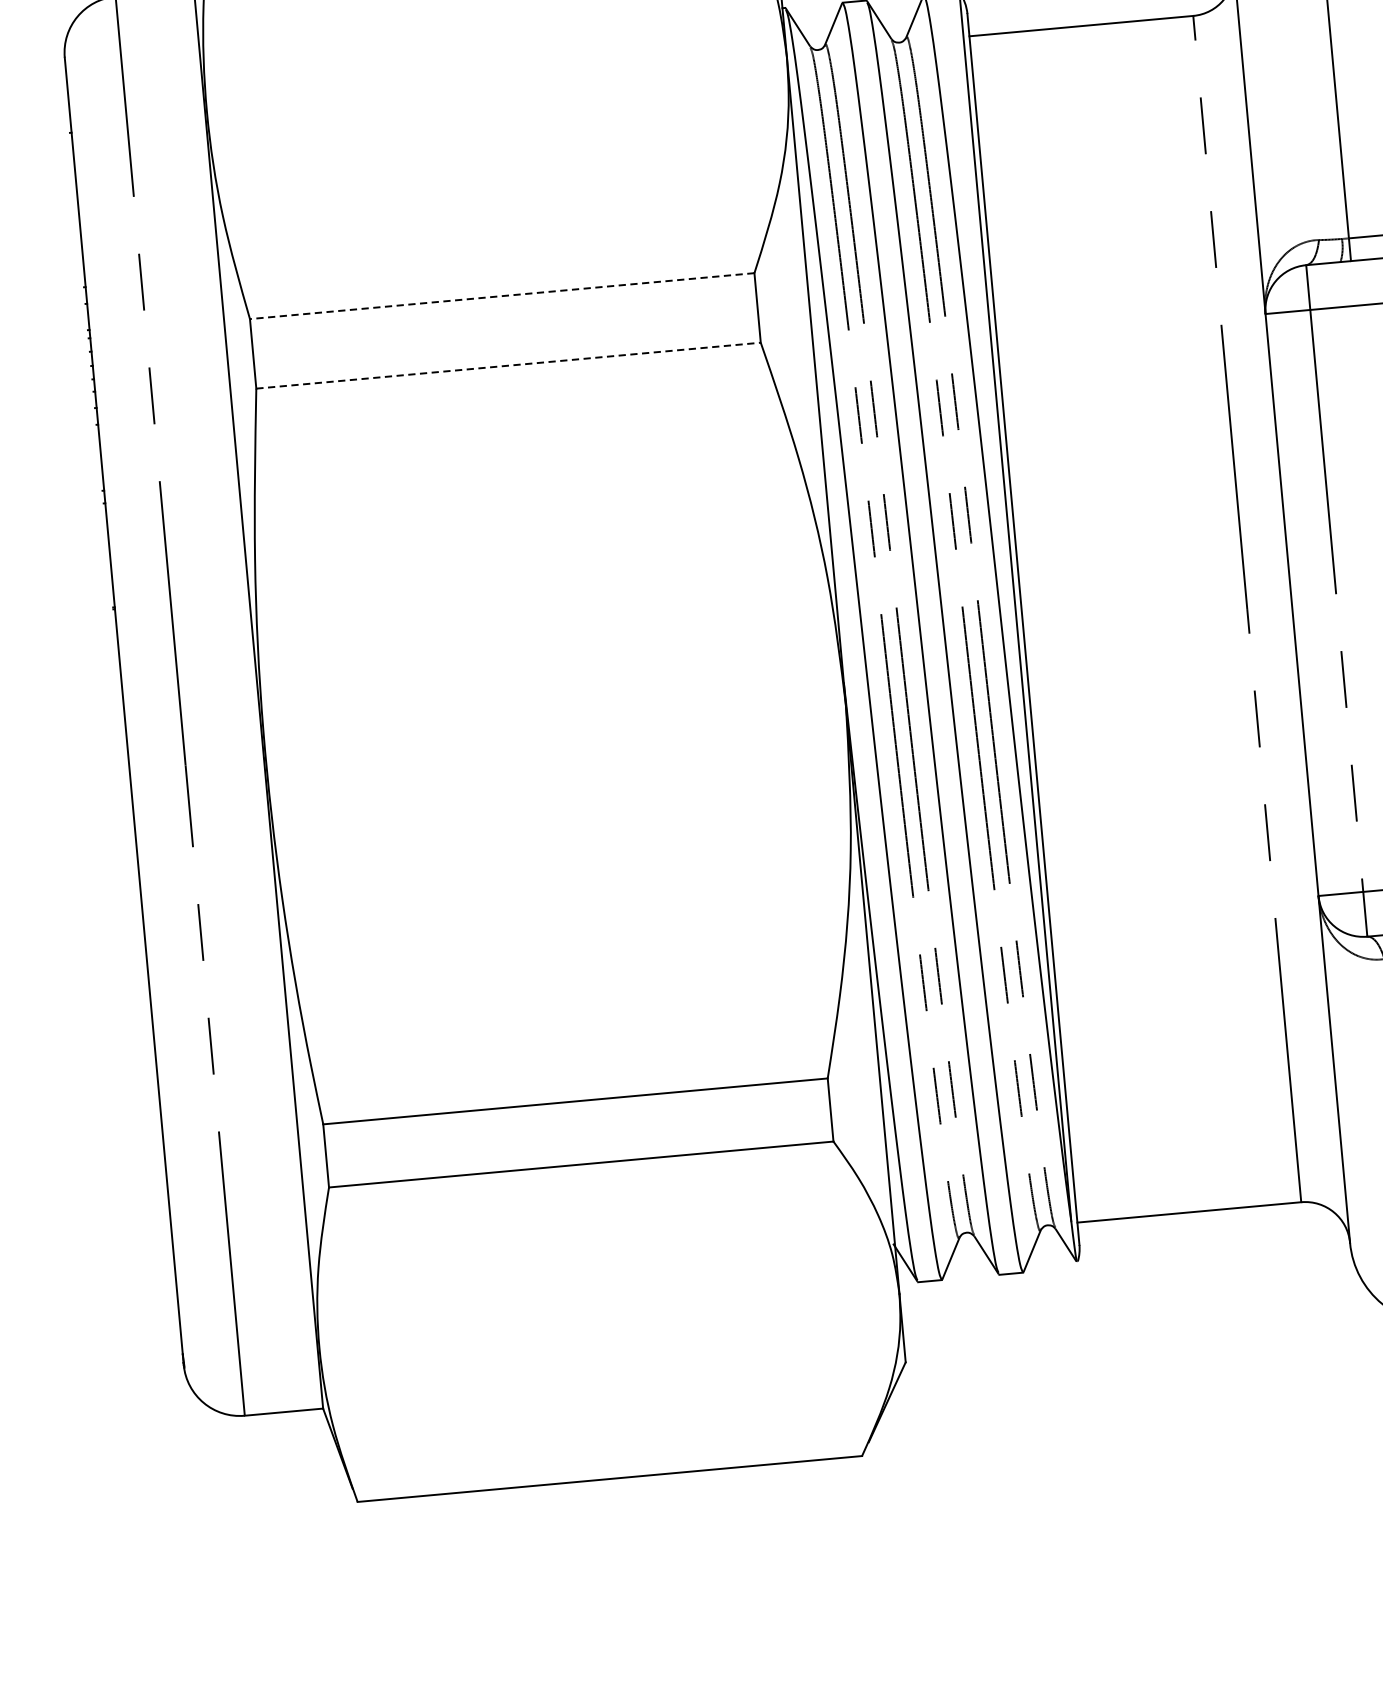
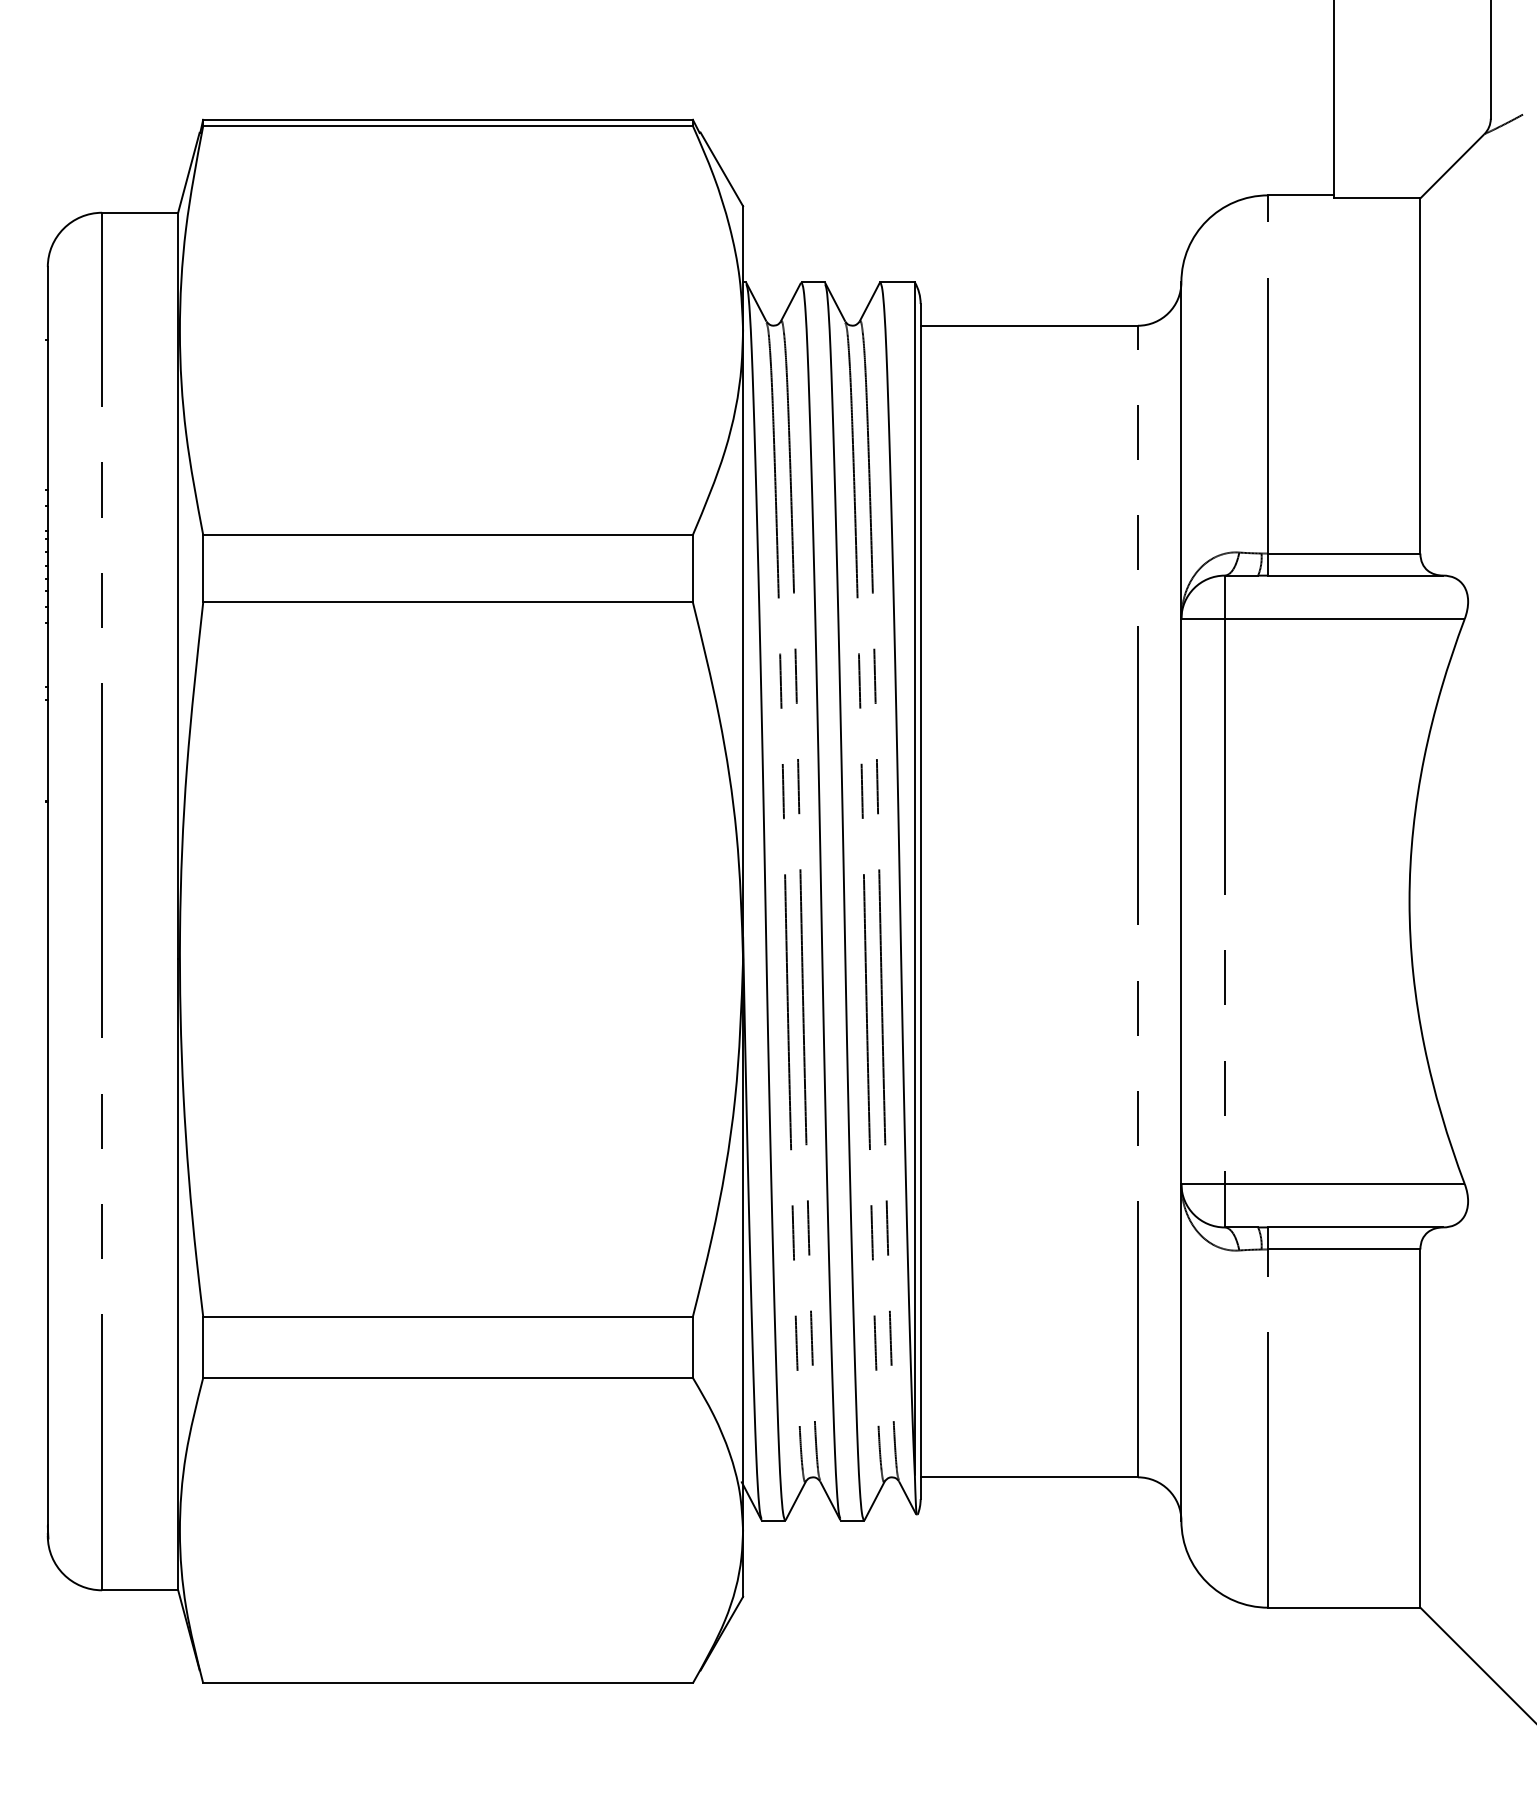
line: (502, 295) -> (448, 534), dashed -> solid
line: (509, 365) -> (448, 602), dashed -> solid

